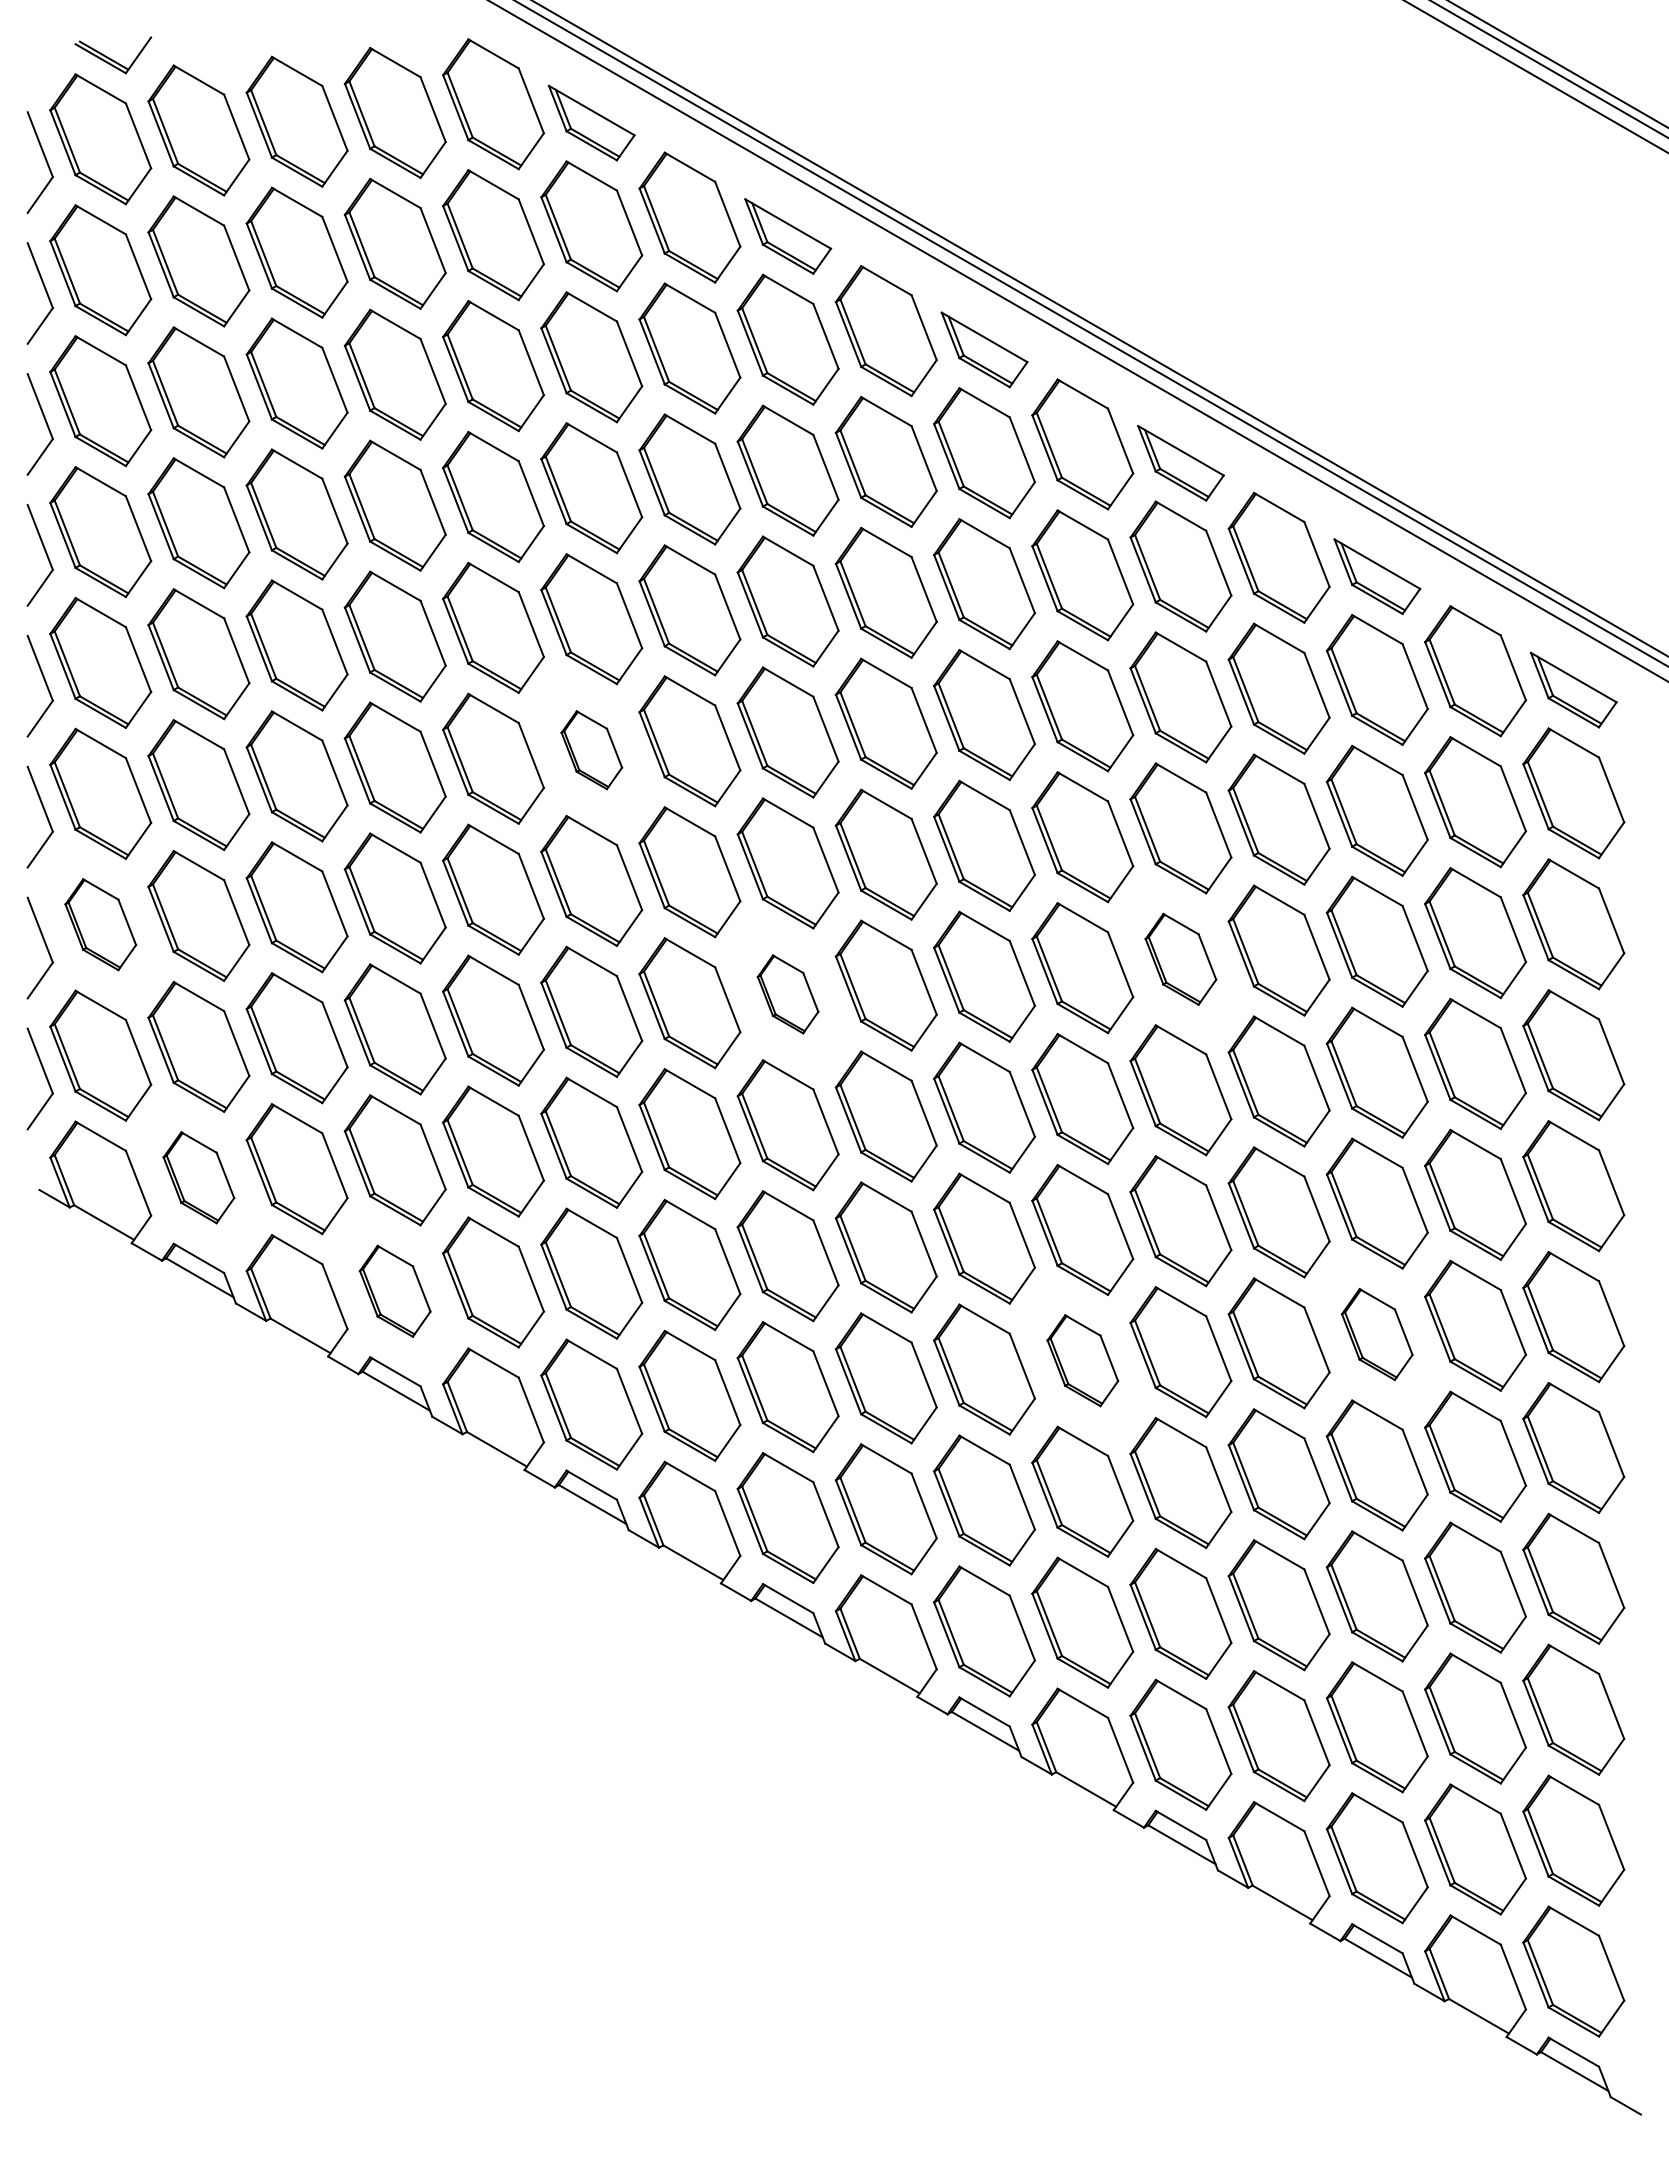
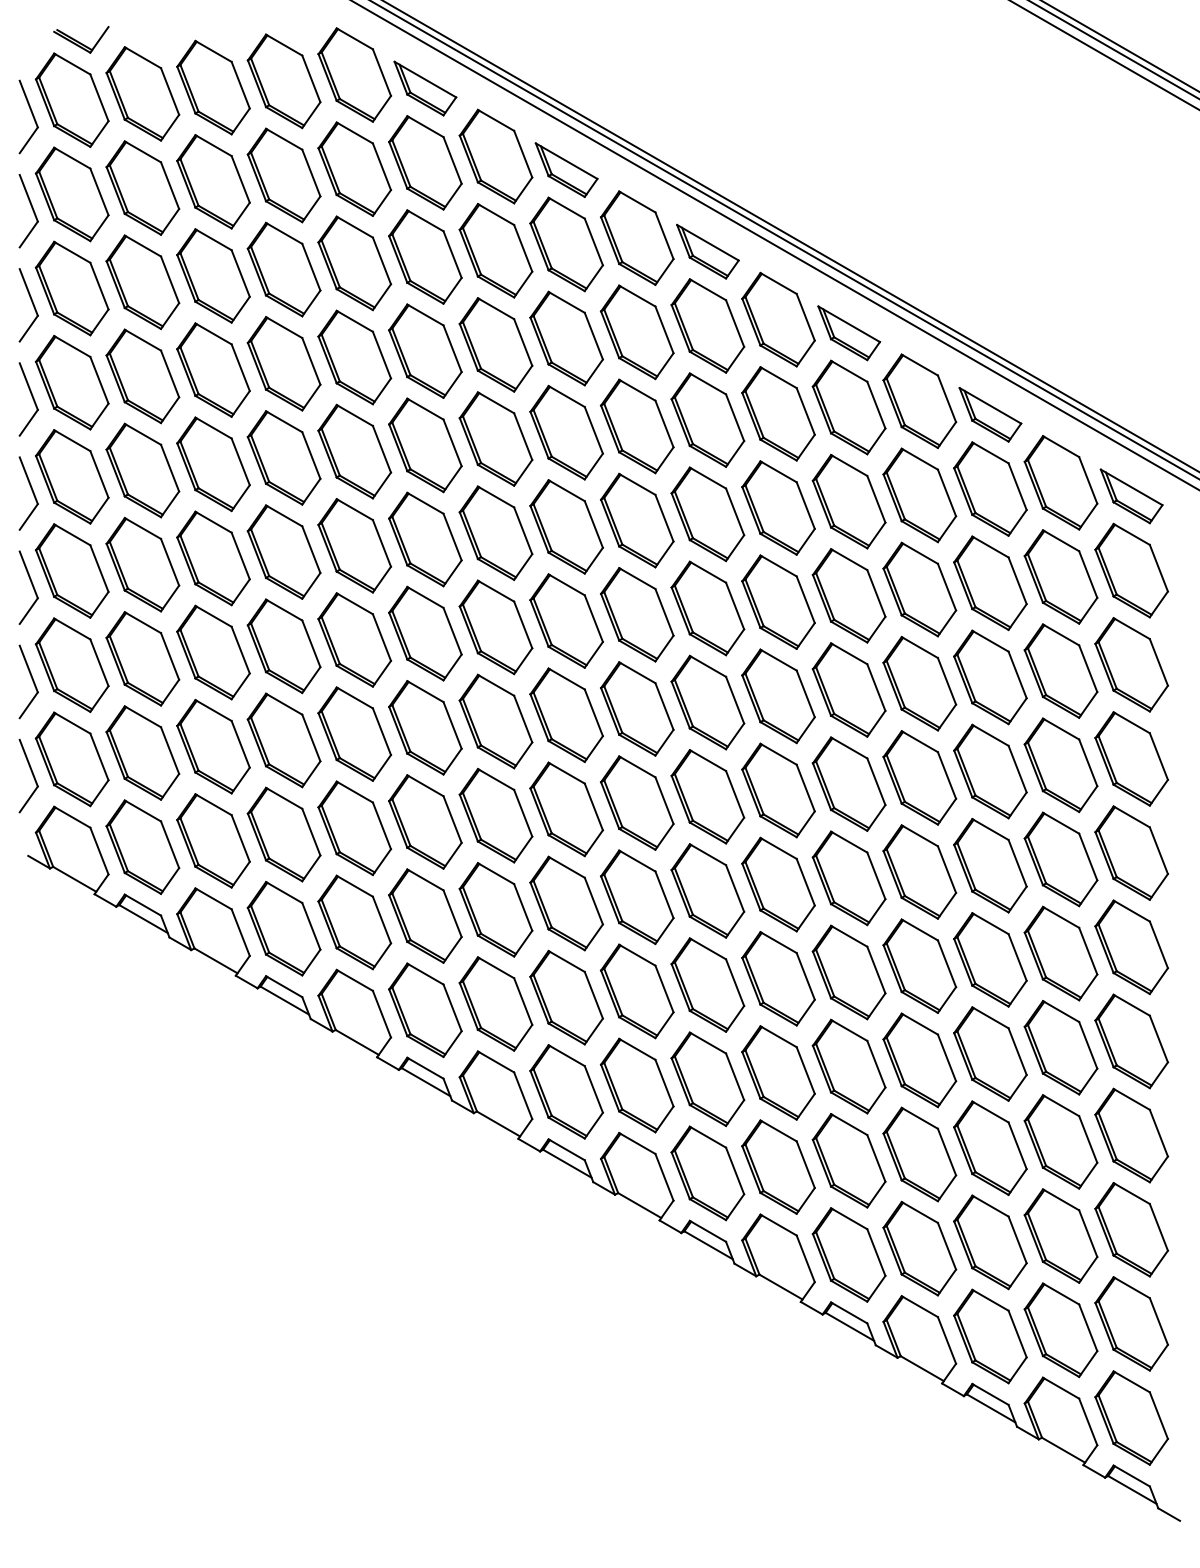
part: (591, 750) -> (425, 539), size x1.67
part: (100, 924) -> (72, 664), size x1.43
part: (1180, 959) -> (848, 690), size x1.43
part: (787, 994) -> (566, 715), size x1.67
part: (198, 1177) -> (142, 846), size x1.43
part: (394, 1291) -> (283, 928), size x1.43
part: (1376, 1334) -> (989, 959), size x1.43
part: (1082, 1360) -> (778, 978), size x1.43

